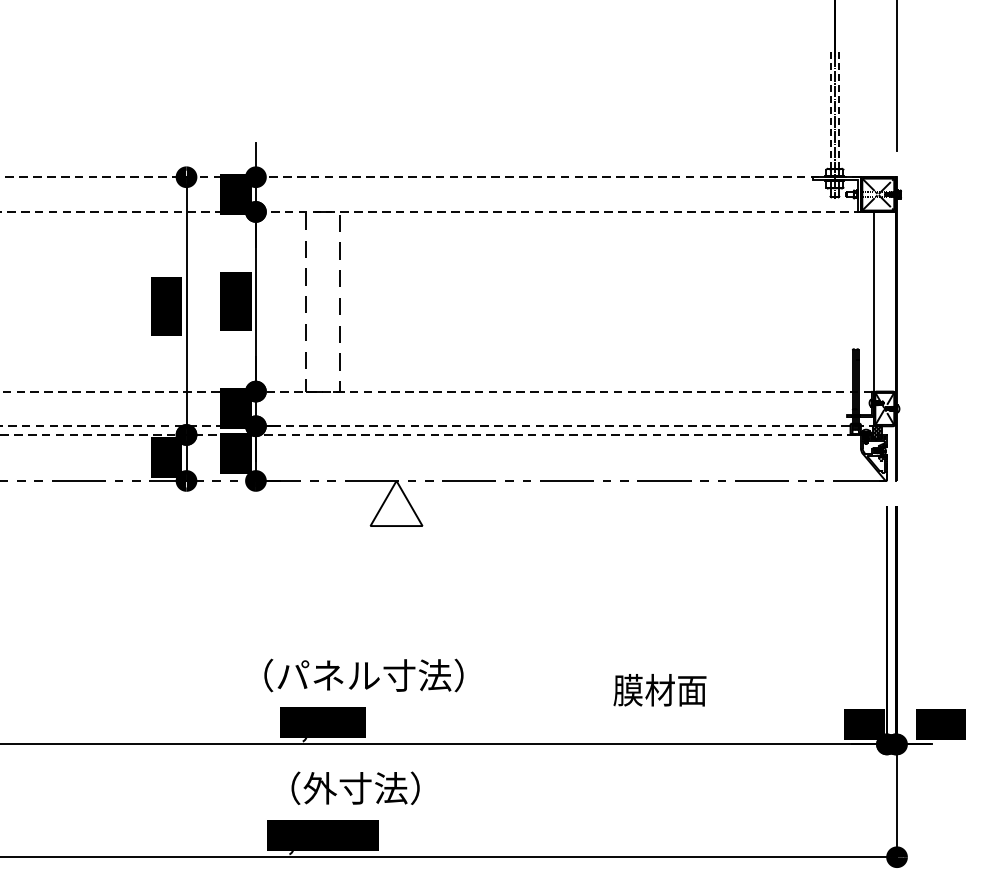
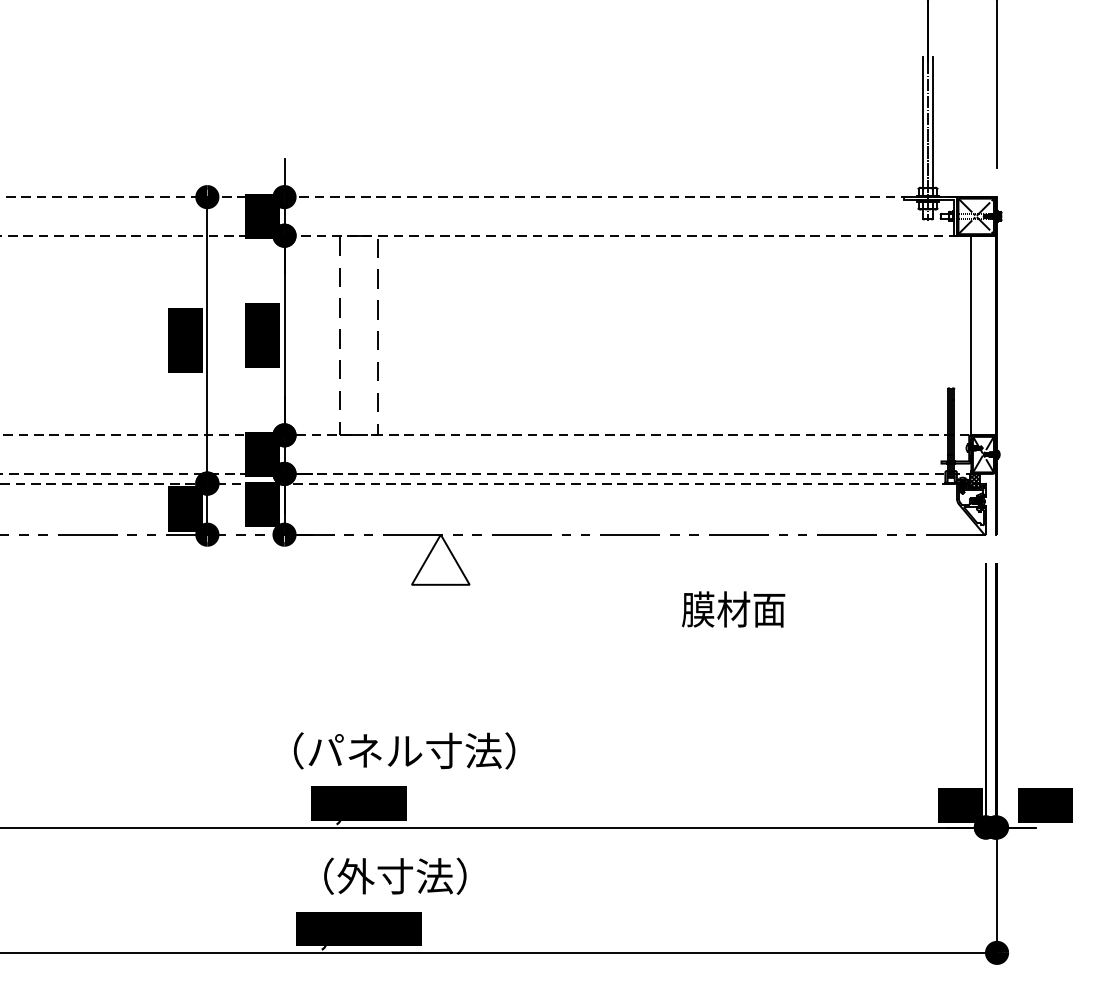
line: (830, 110) -> (923, 122), dashed -> solid
line: (839, 110) -> (933, 122), dashed -> solid
text: (659, 690) -> (733, 609), moved

